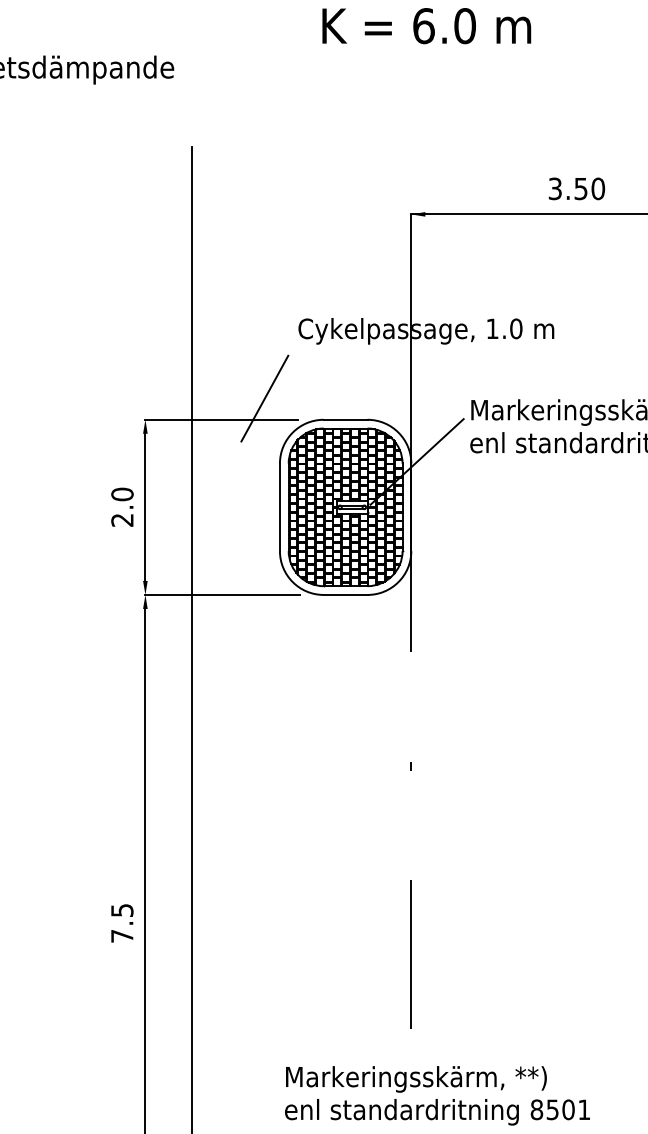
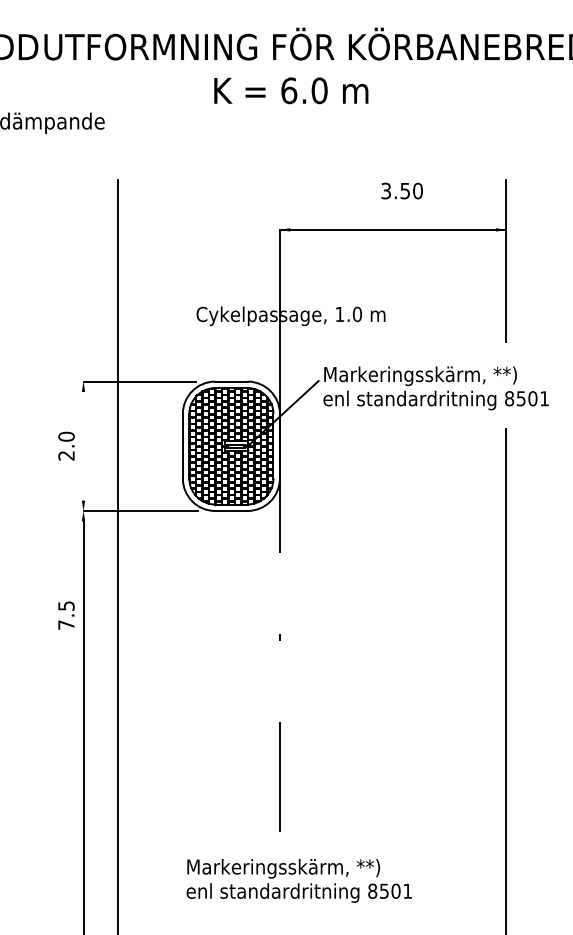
text: (575, 188) -> (401, 190), moved
line: (264, 397) -> (171, 365), removed
line: (145, 506) -> (83, 445), removed
text: (122, 923) -> (66, 615), moved

